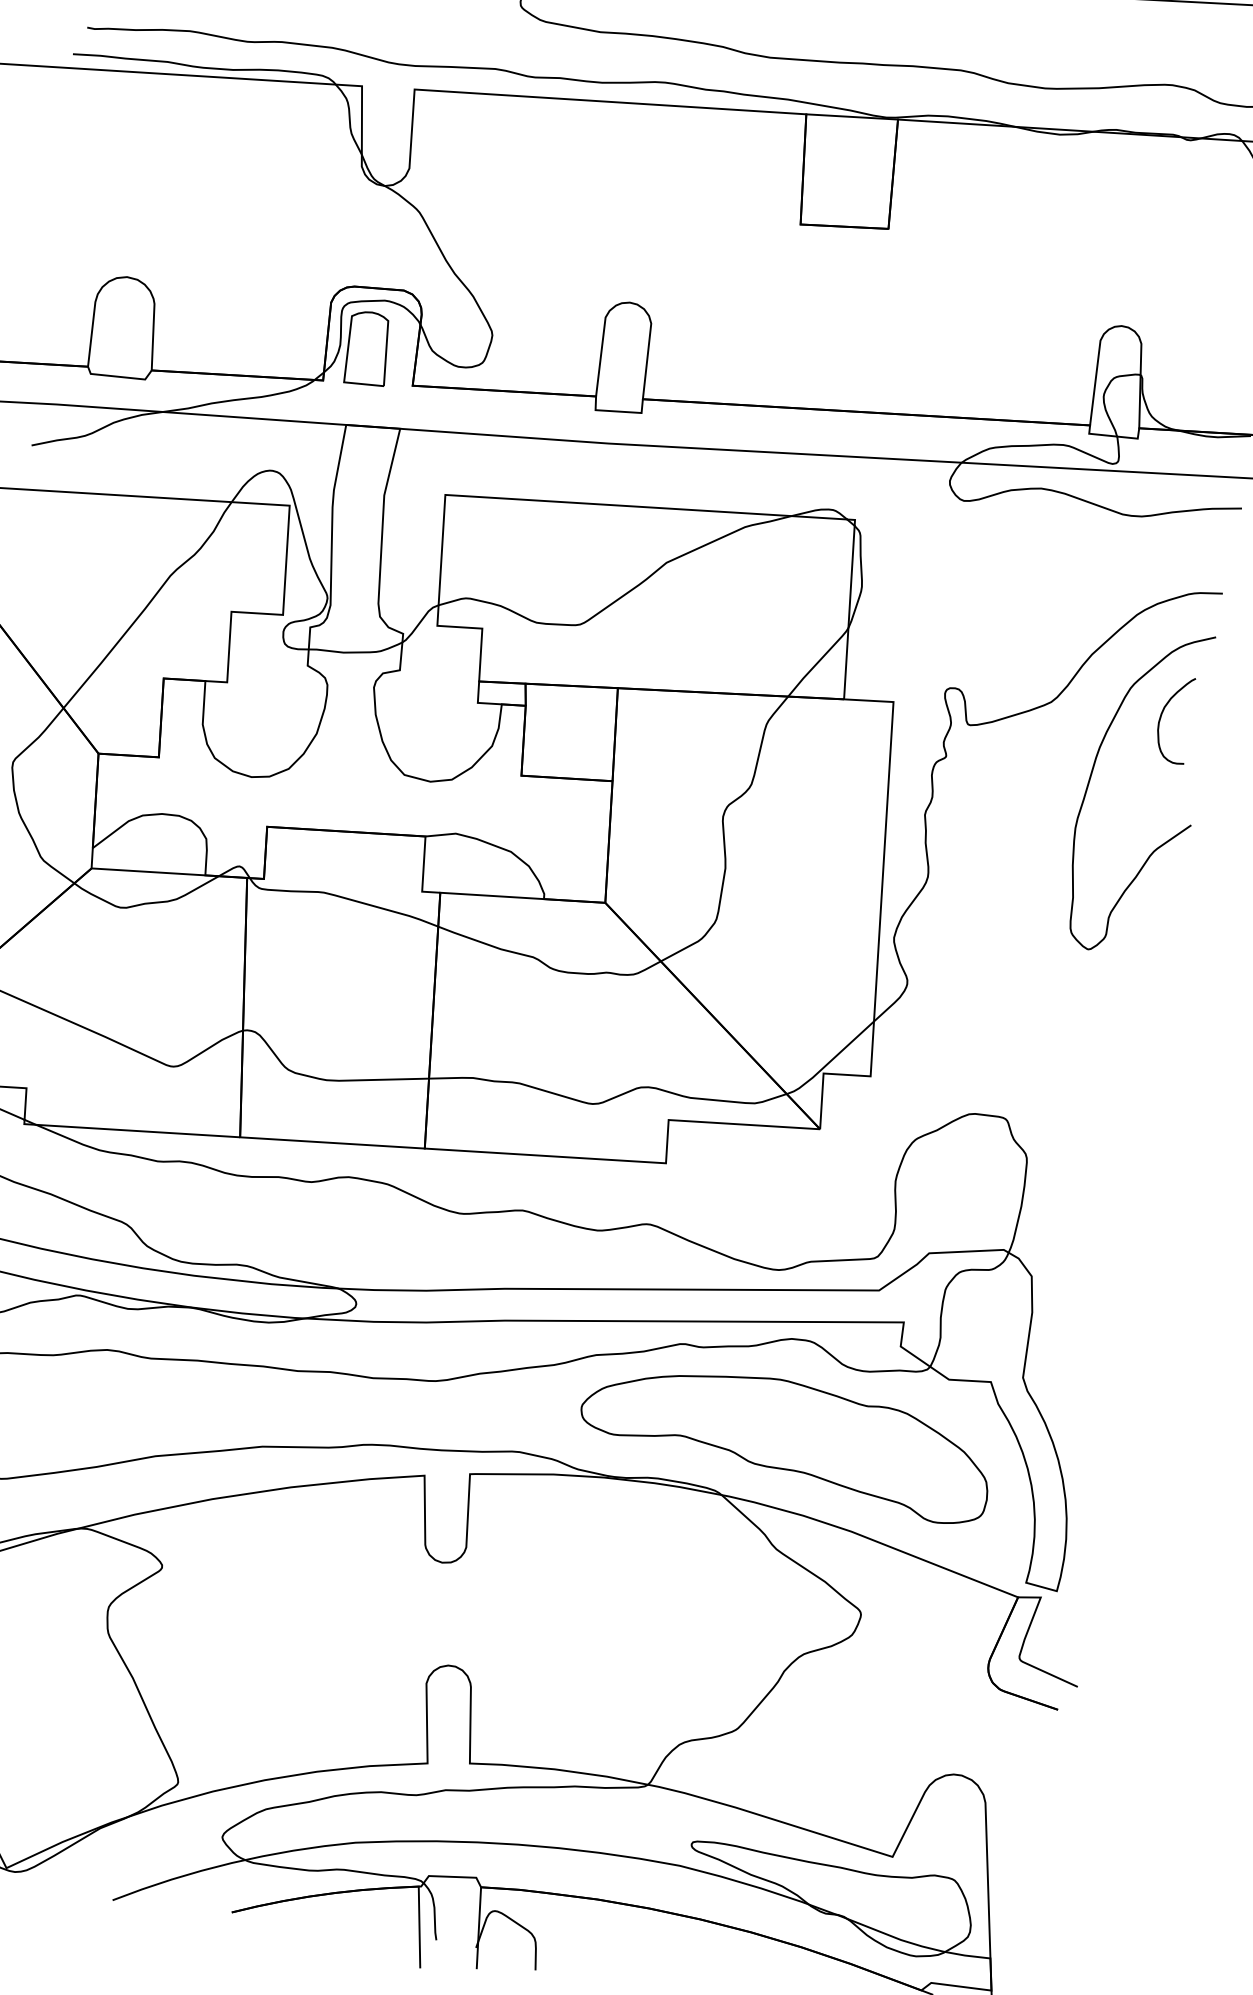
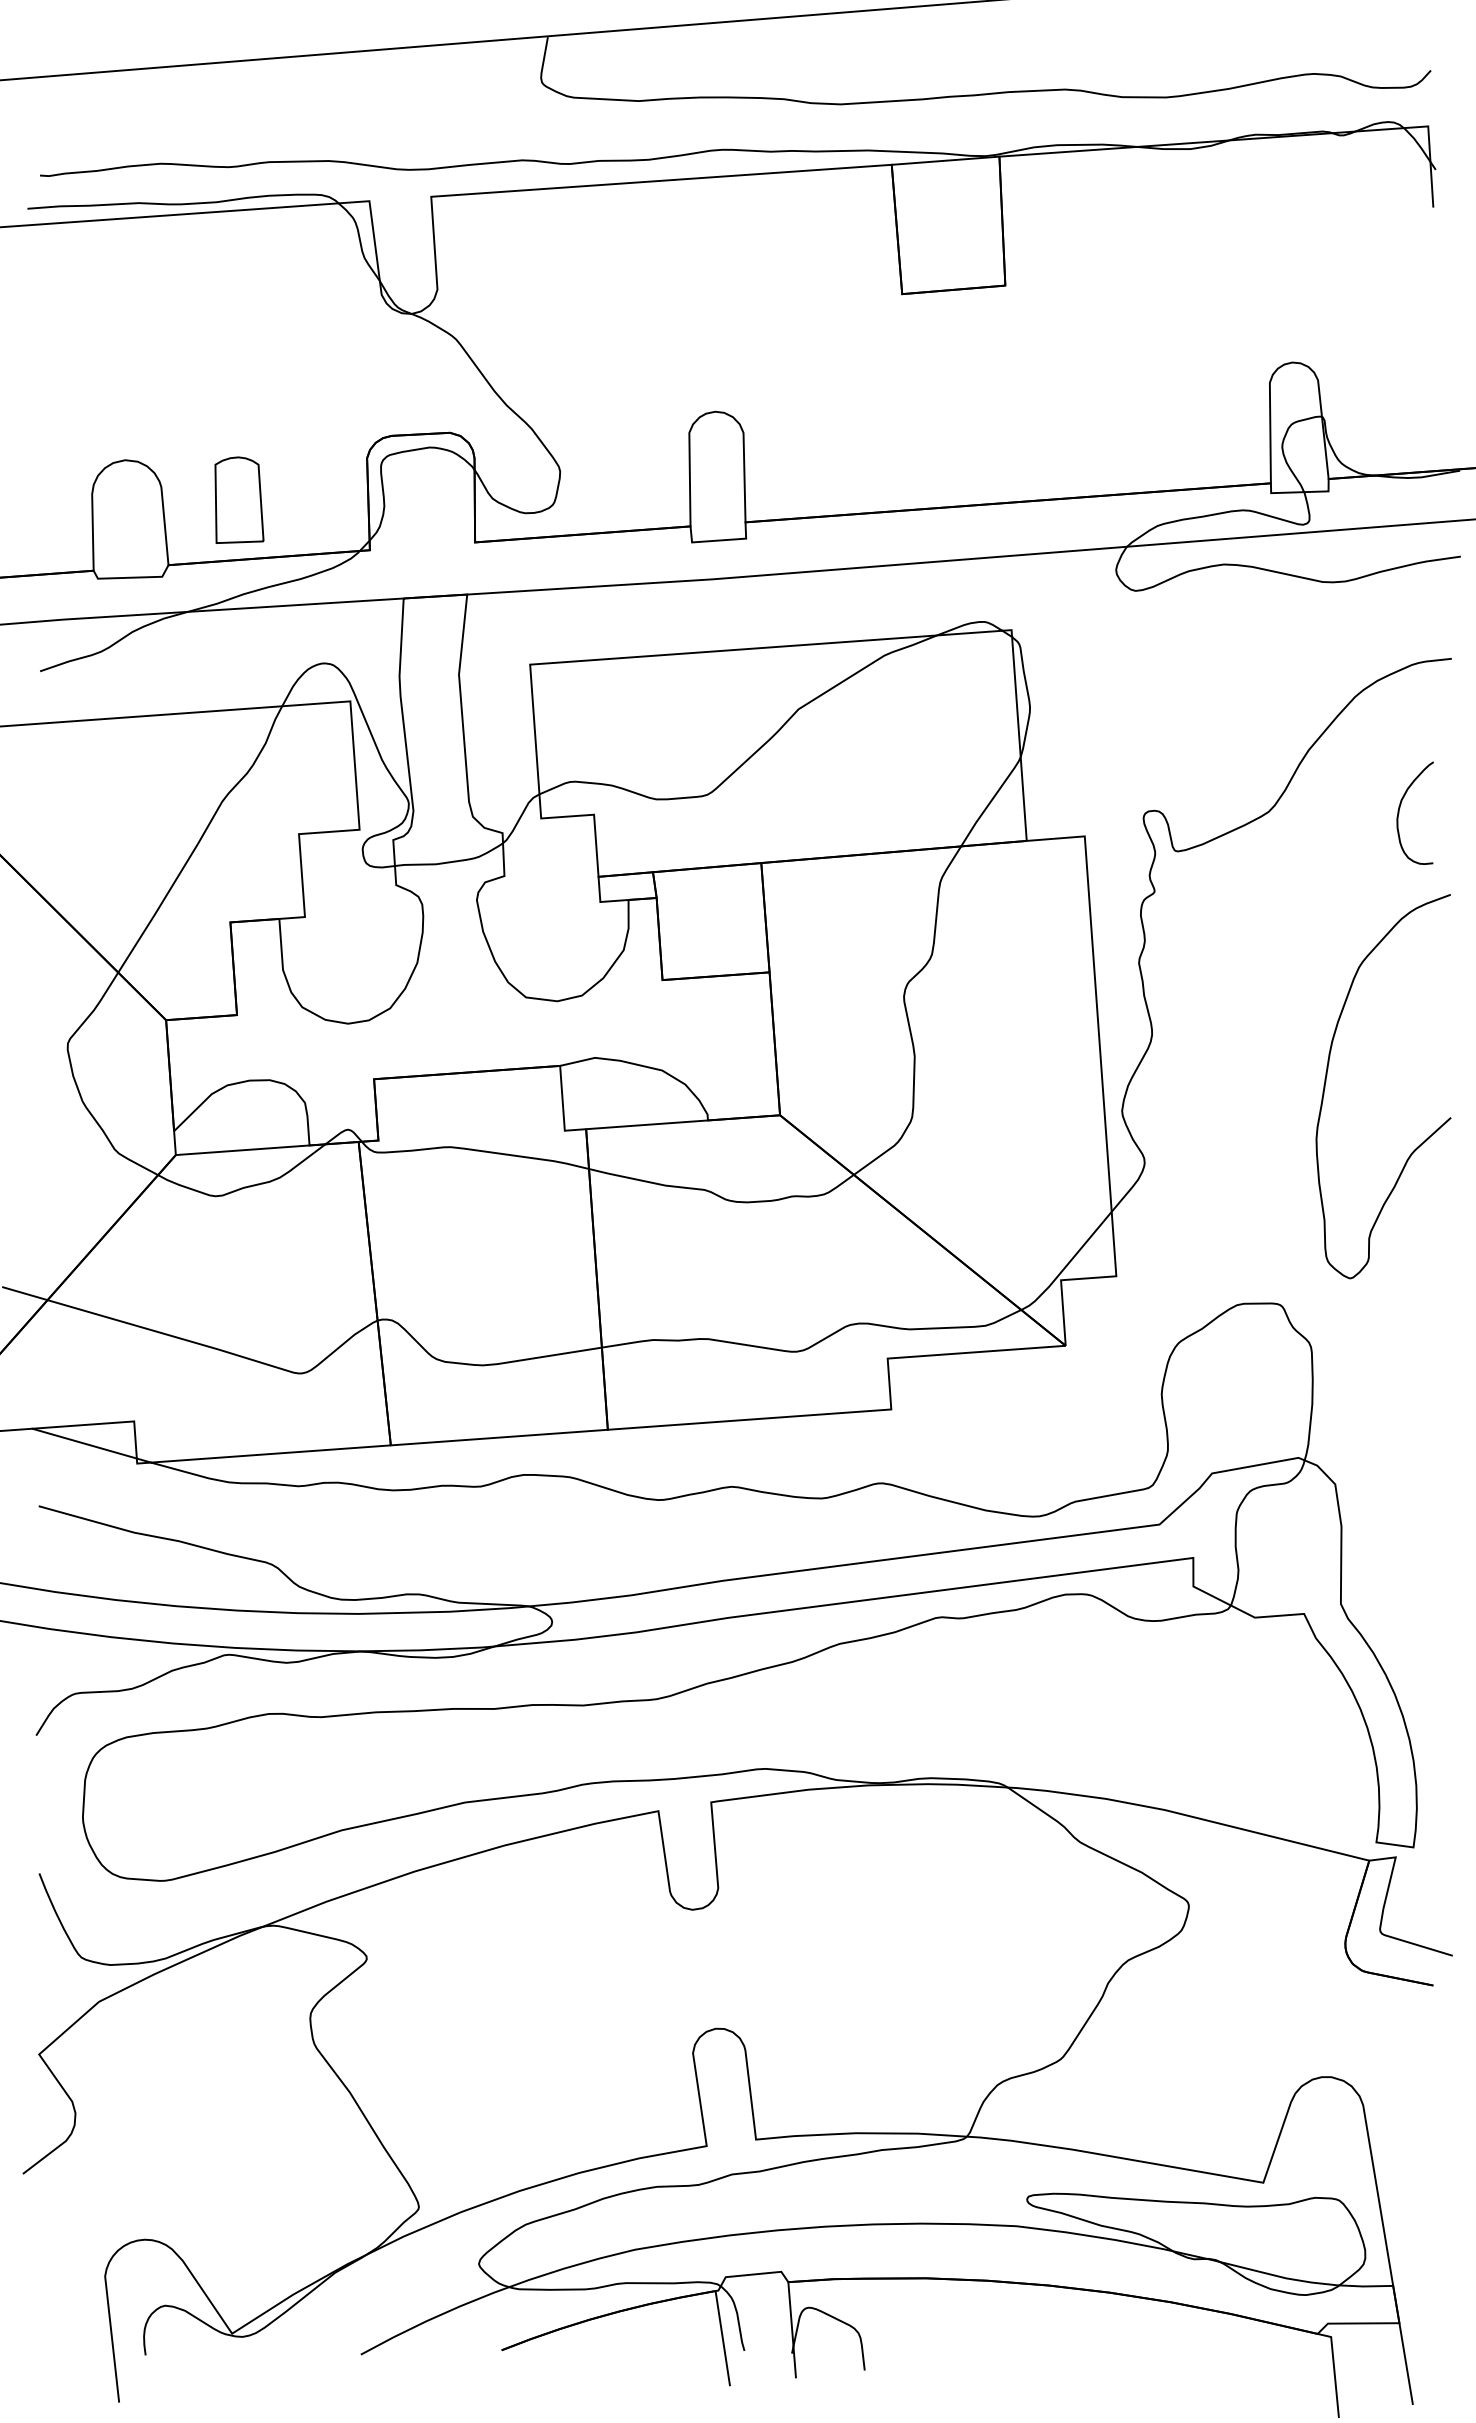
part: (368, 348) -> (239, 499), moved
curve: (1091, 775) -> (1327, 1075), moved
part: (785, 1441) -> (1074, 1715), removed

